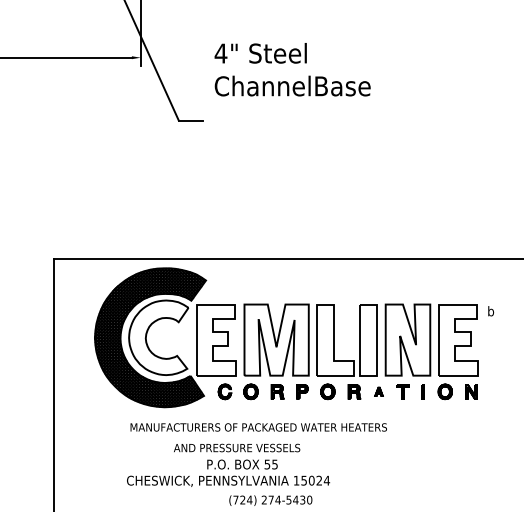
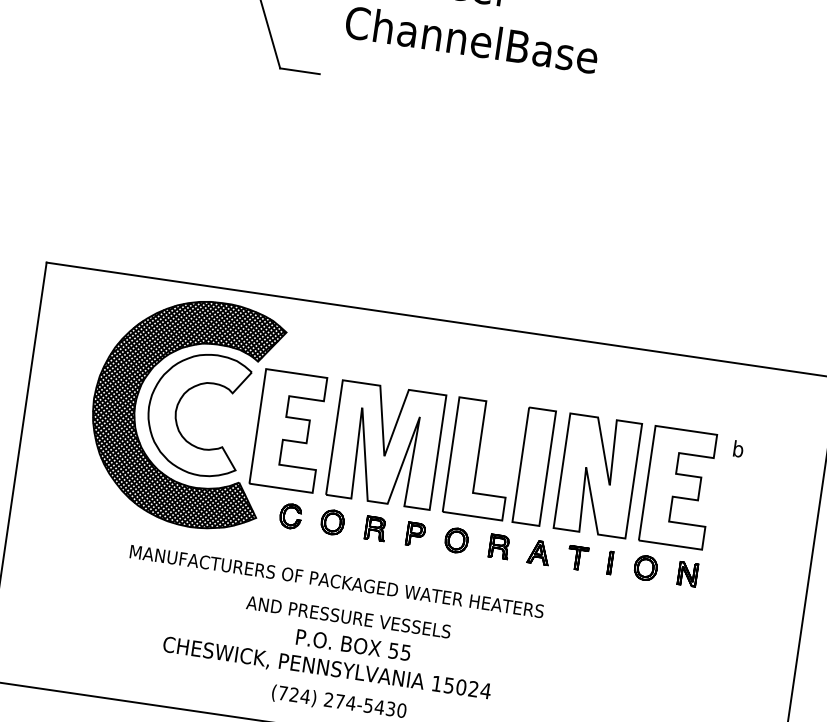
part: (378, 391) -> (538, 551), size x1.67
text: (228, 464) -> (331, 641), moved

